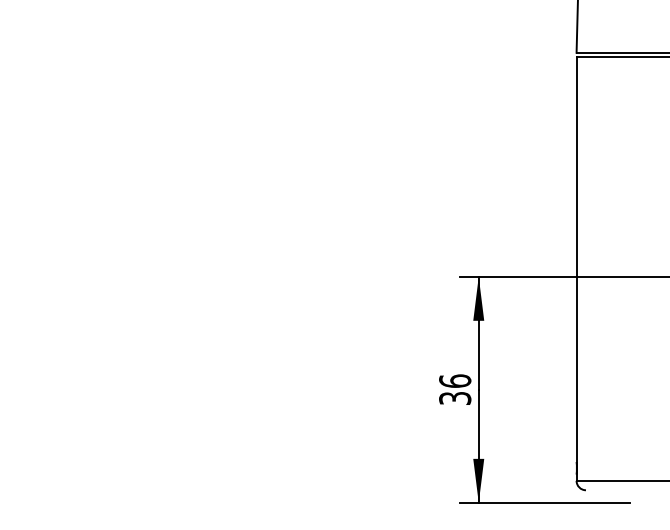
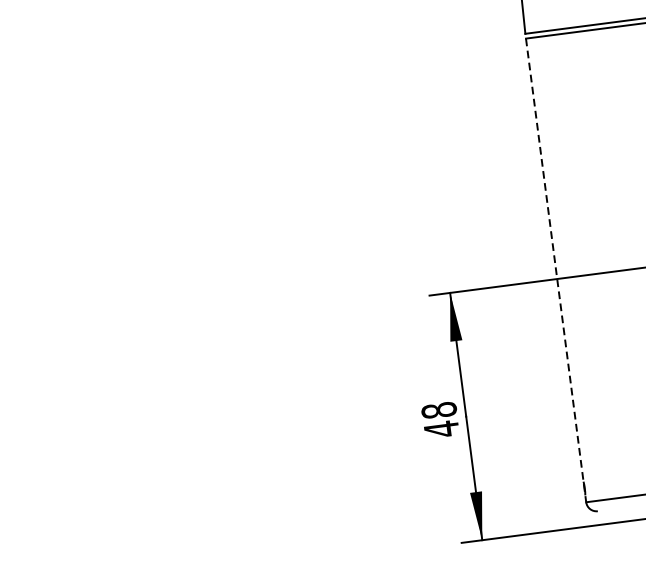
line: (576, 269) -> (556, 270), solid -> dashed
text: (455, 389) -> (440, 419), 36 -> 48

